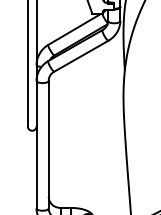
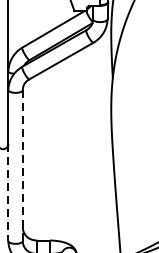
line: (48, 144) -> (22, 165), solid -> dashed
line: (36, 167) -> (8, 192), solid -> dashed

